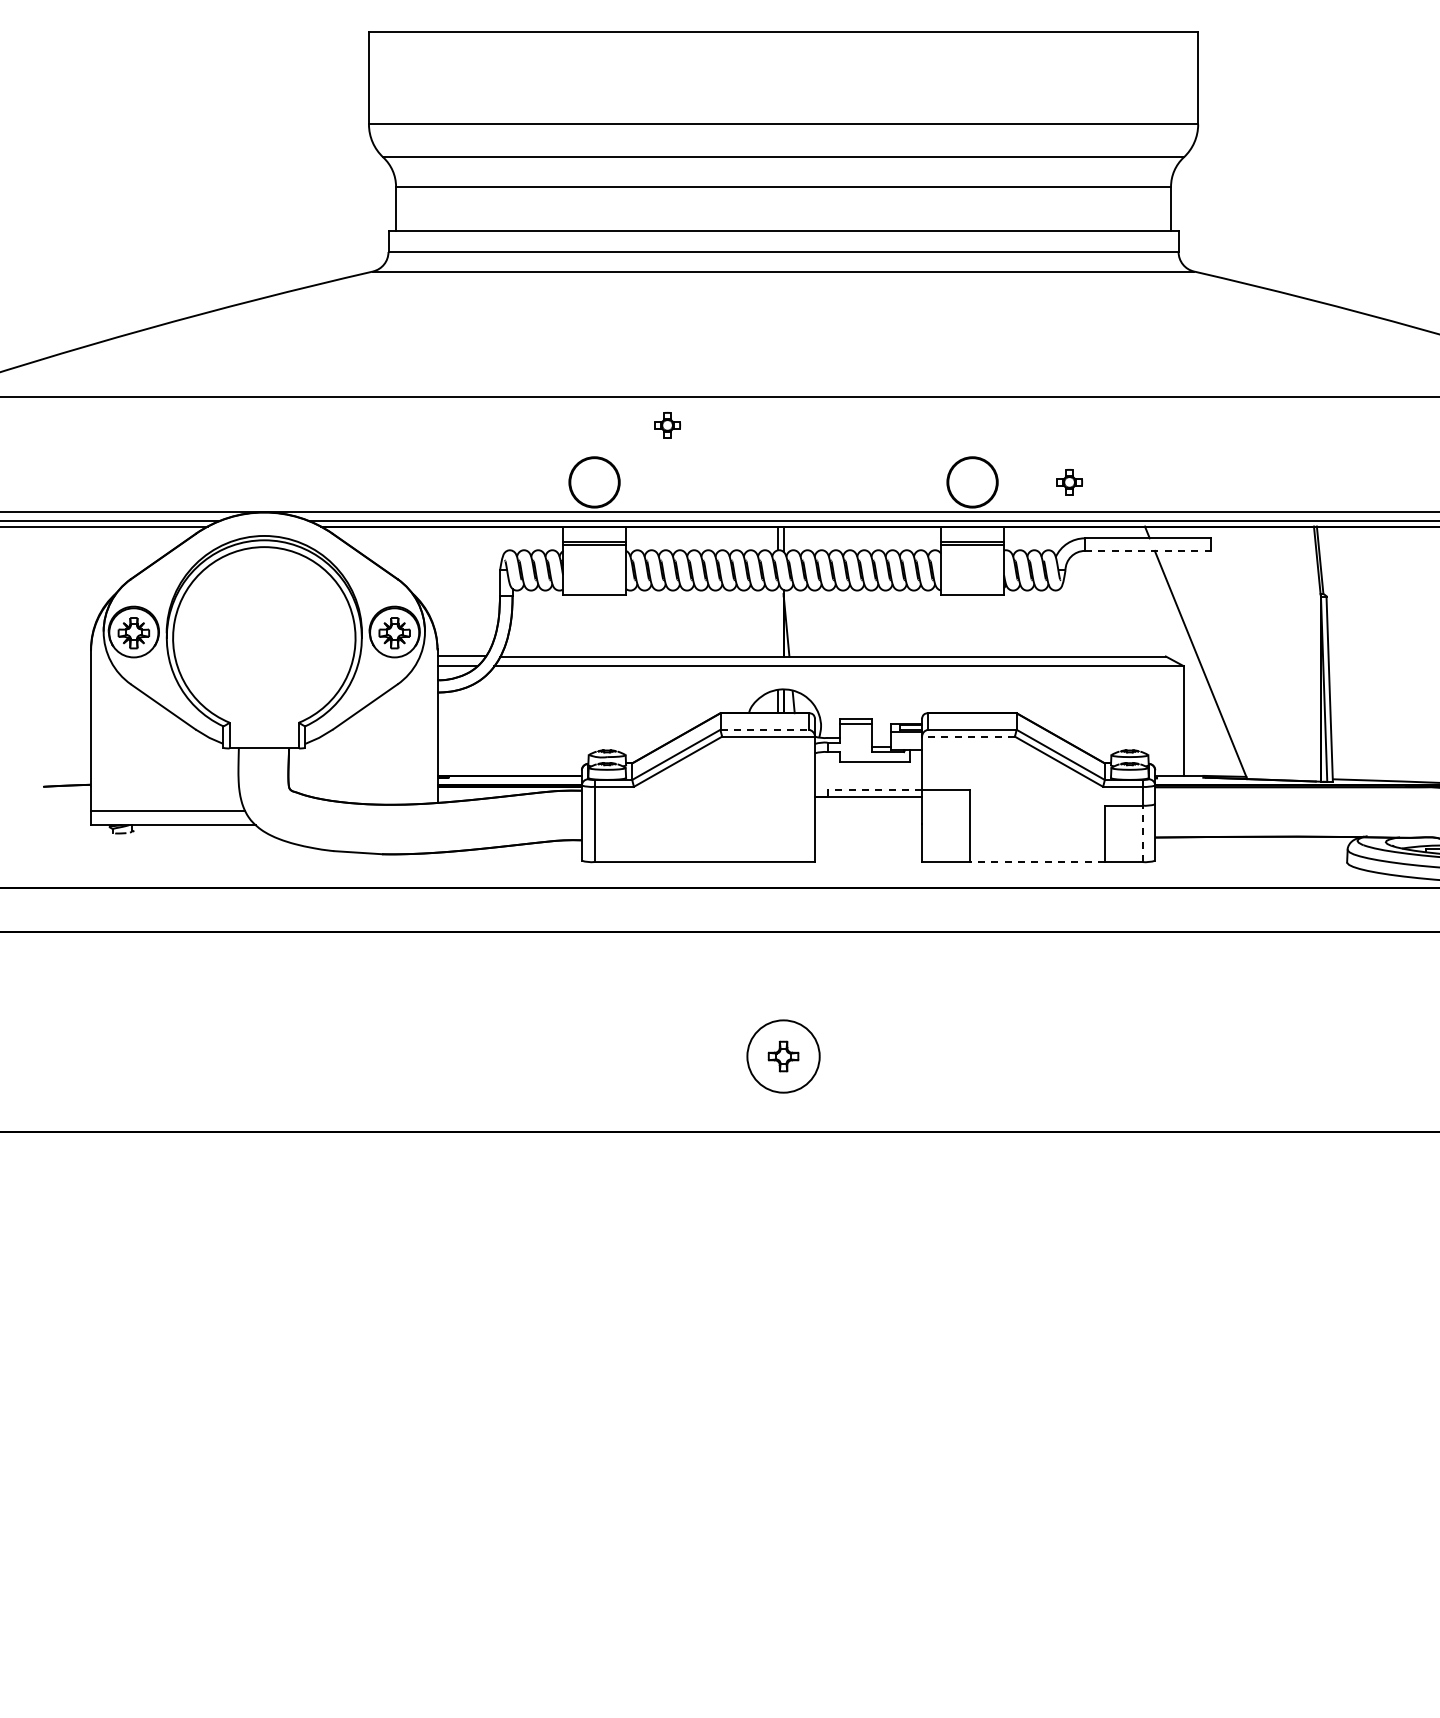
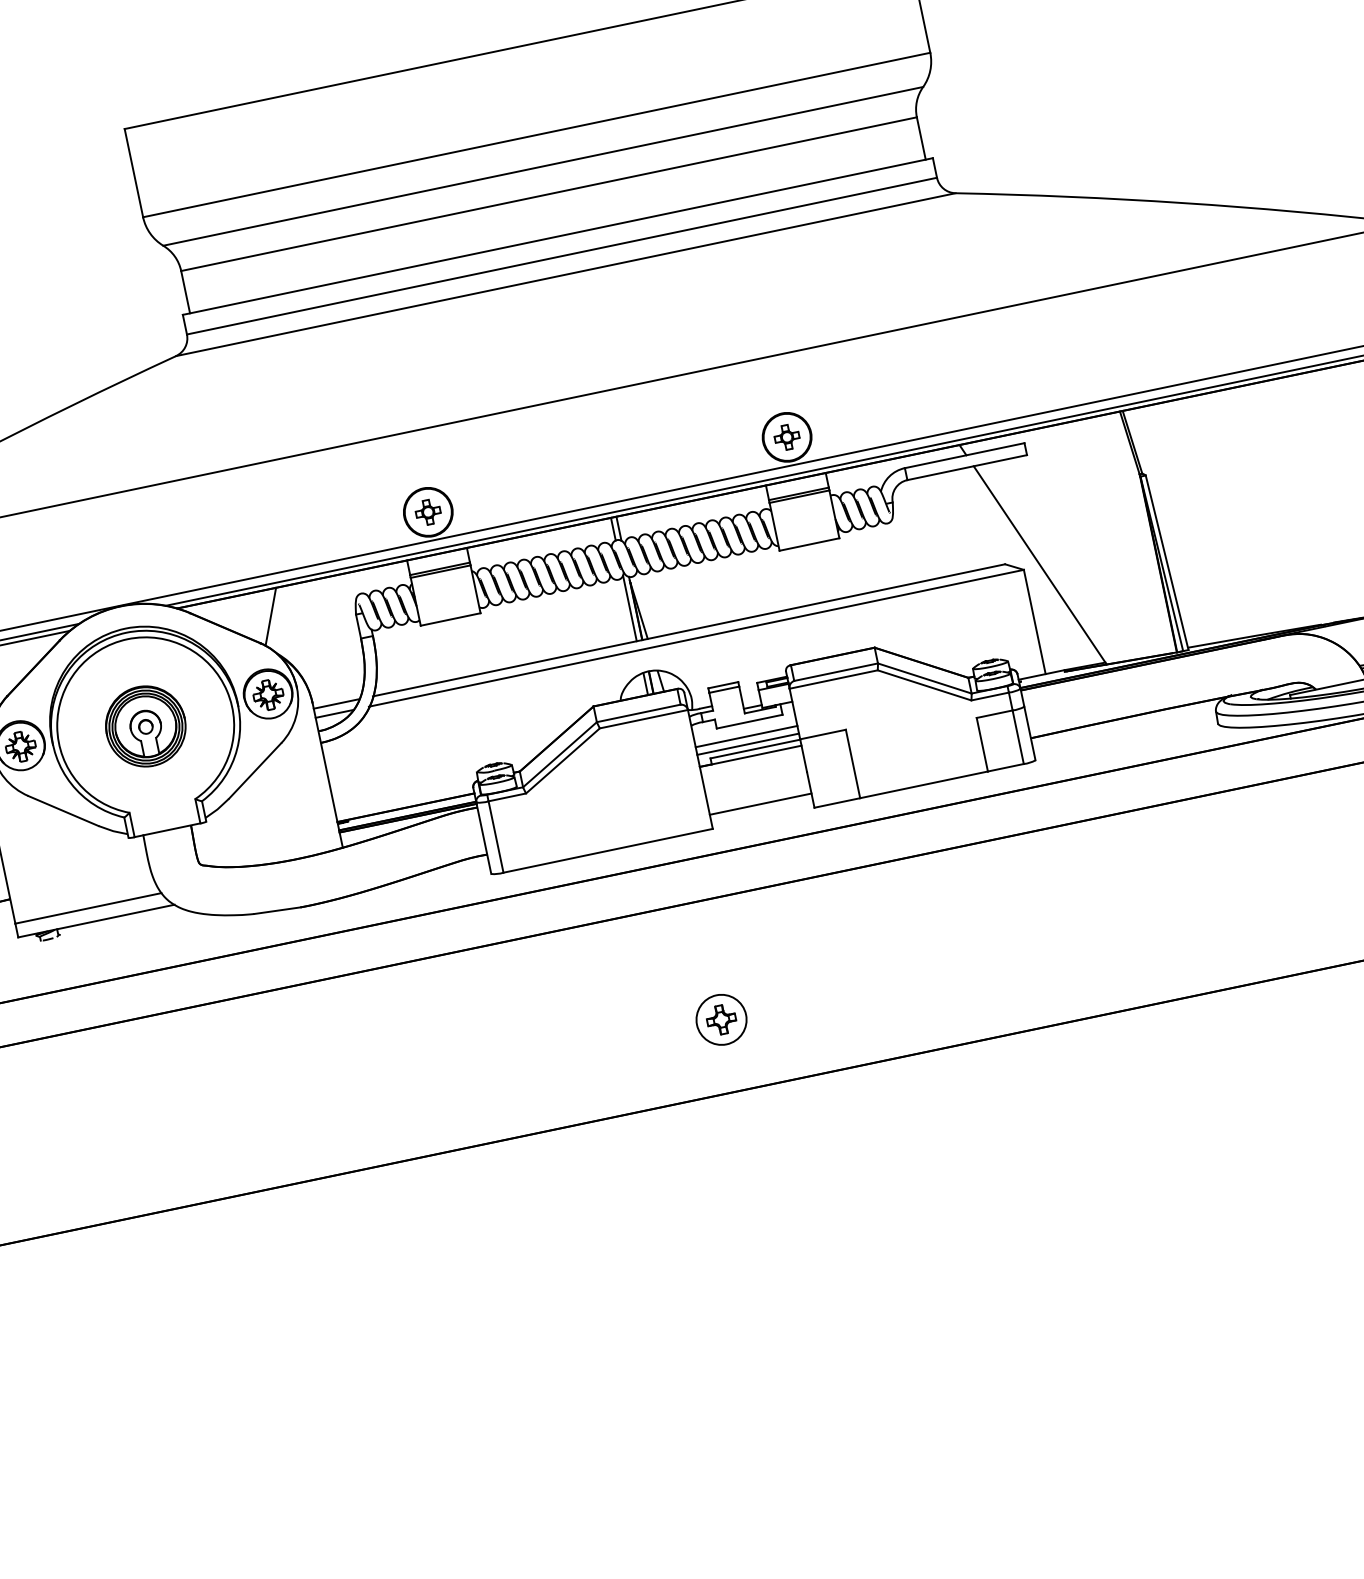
part: (667, 425) -> (428, 512), moved
part: (1069, 482) -> (787, 437), moved
line: (1147, 550) -> (966, 467), dashed -> solid
line: (413, 554) -> (270, 616), added
line: (777, 621) -> (629, 608), added
part: (264, 638) -> (145, 725), added
line: (765, 729) -> (639, 712), dashed -> solid
line: (968, 736) -> (833, 679), dashed -> solid
line: (868, 775) -> (746, 736), added
line: (868, 783) -> (748, 743), added
line: (874, 790) -> (755, 749), dashed -> solid
line: (1142, 833) -> (1018, 736), dashed -> solid
line: (868, 847) -> (760, 804), added
line: (1037, 862) -> (924, 785), dashed -> solid
circle: (783, 1056) -> (721, 1019), size x0.71

